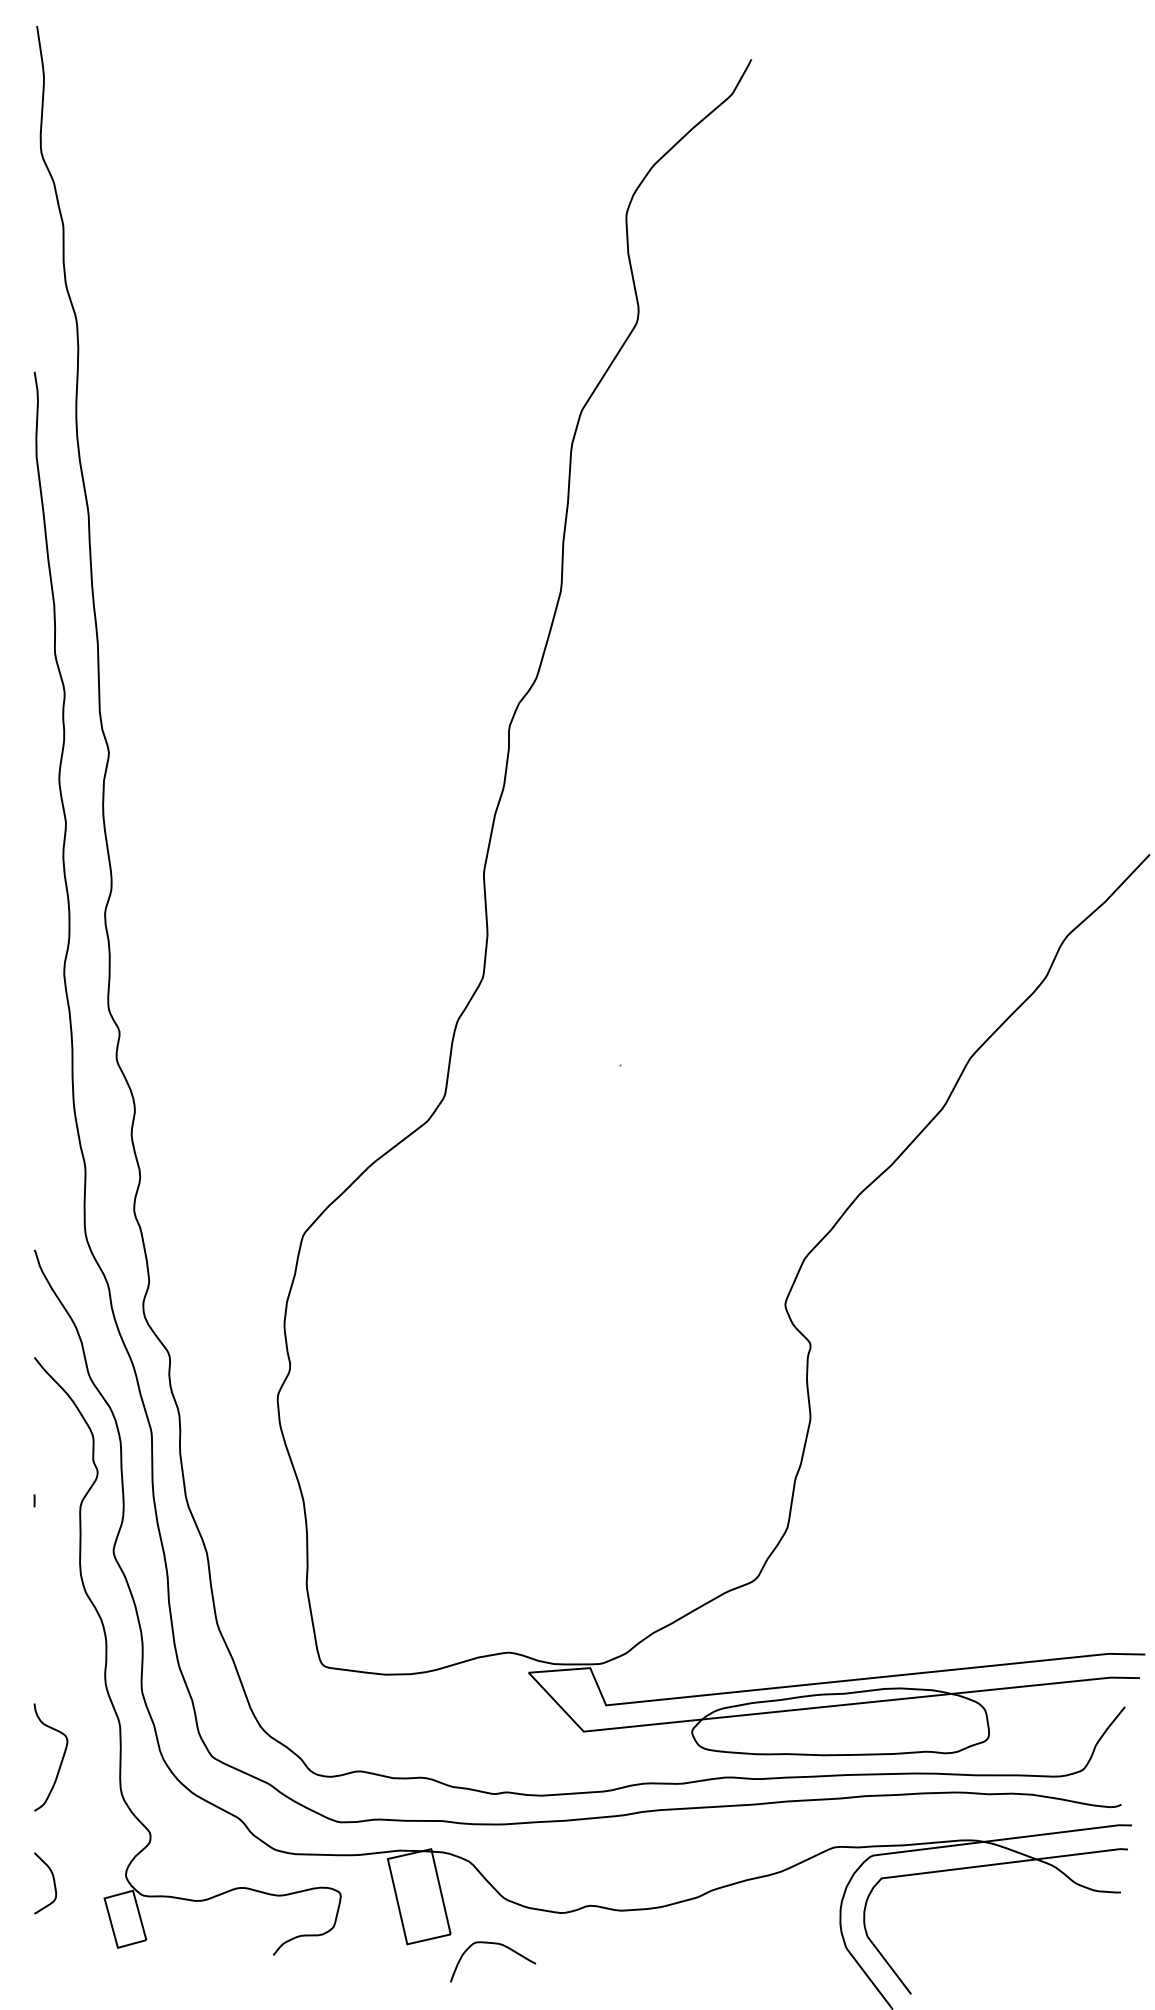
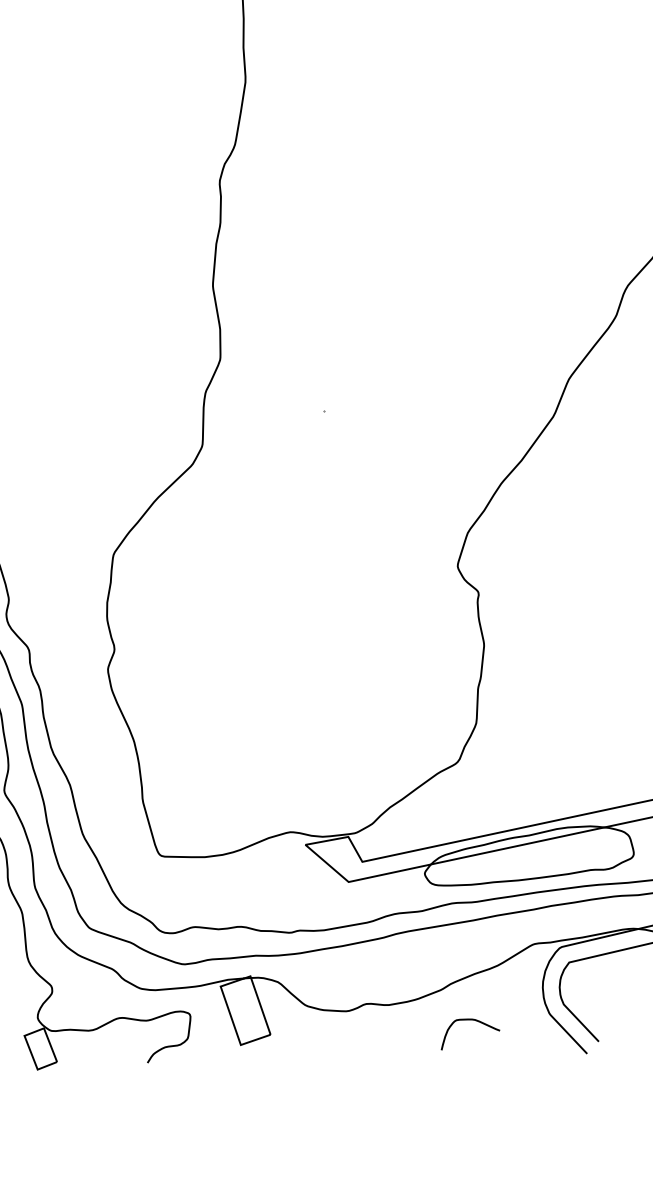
curve: (493, 1944) -> (468, 1020), moved

